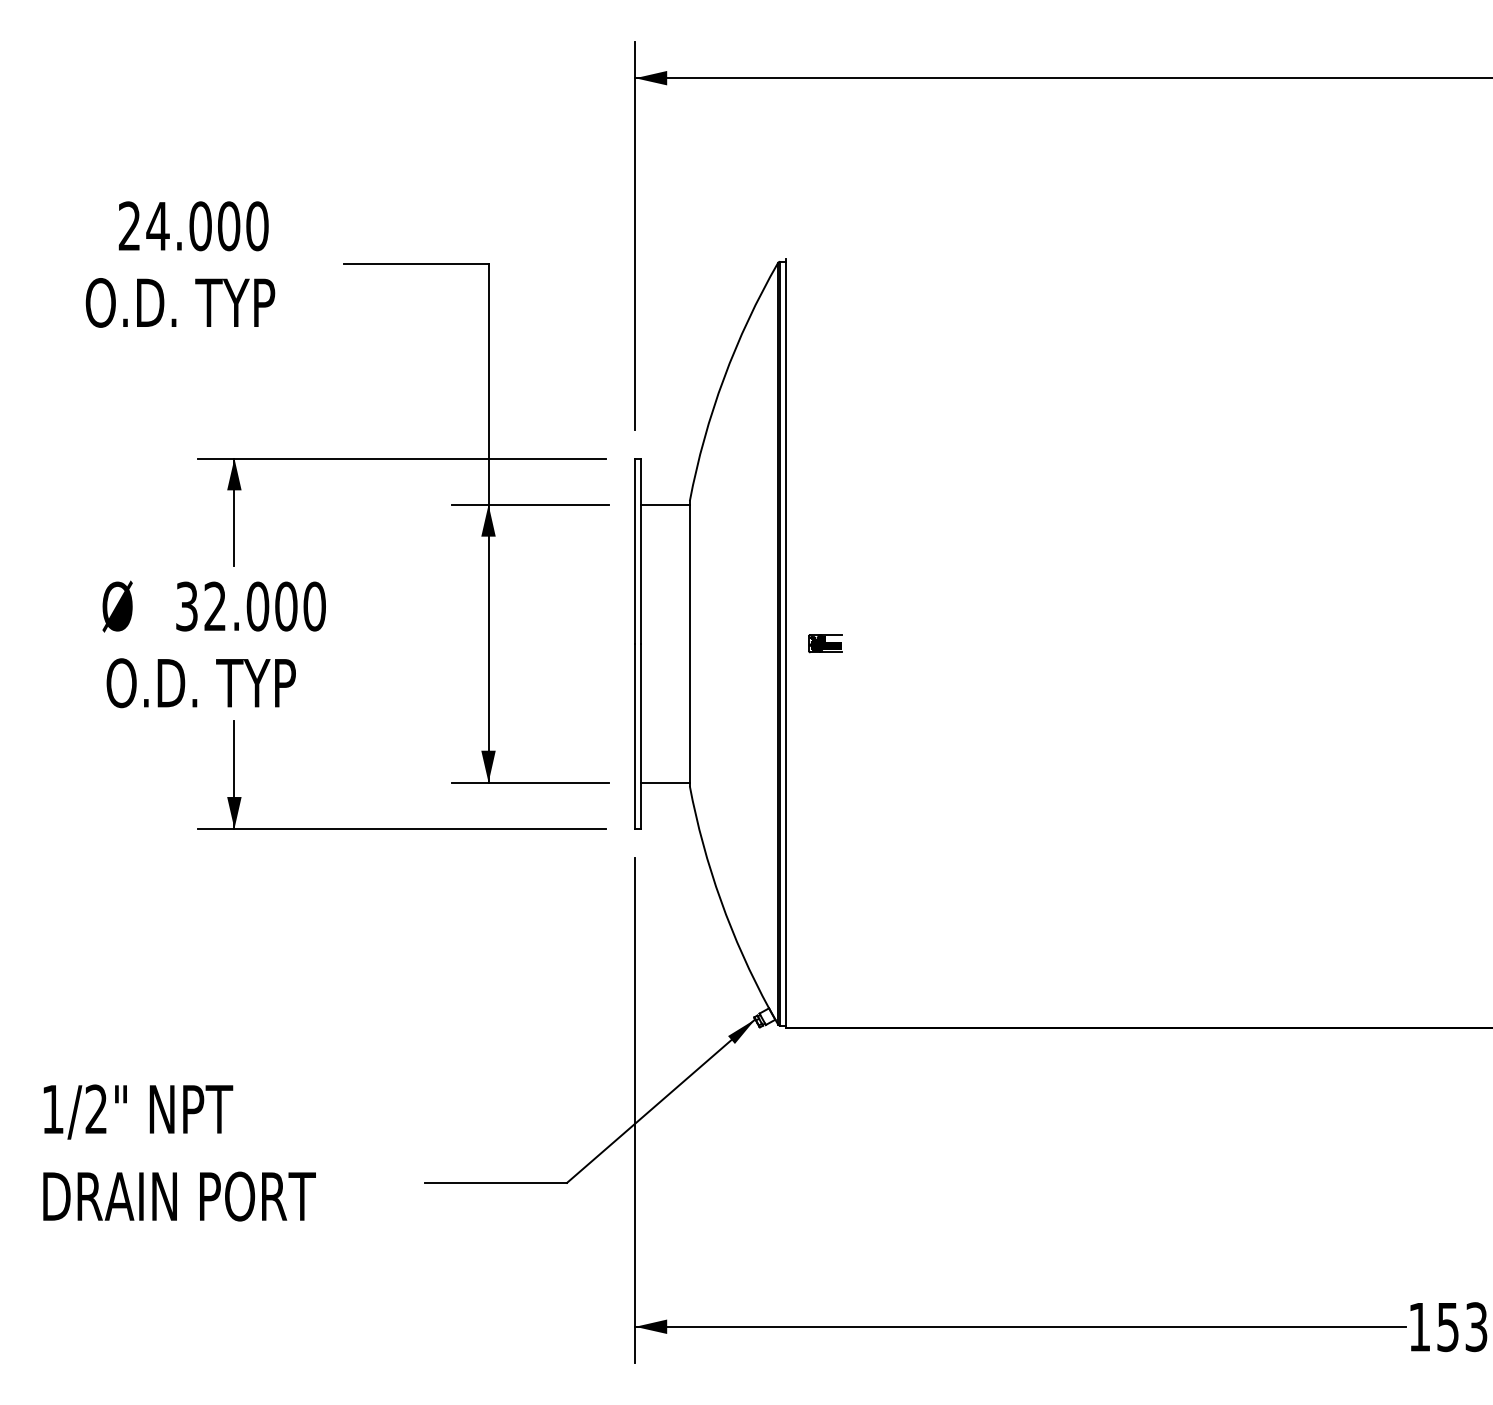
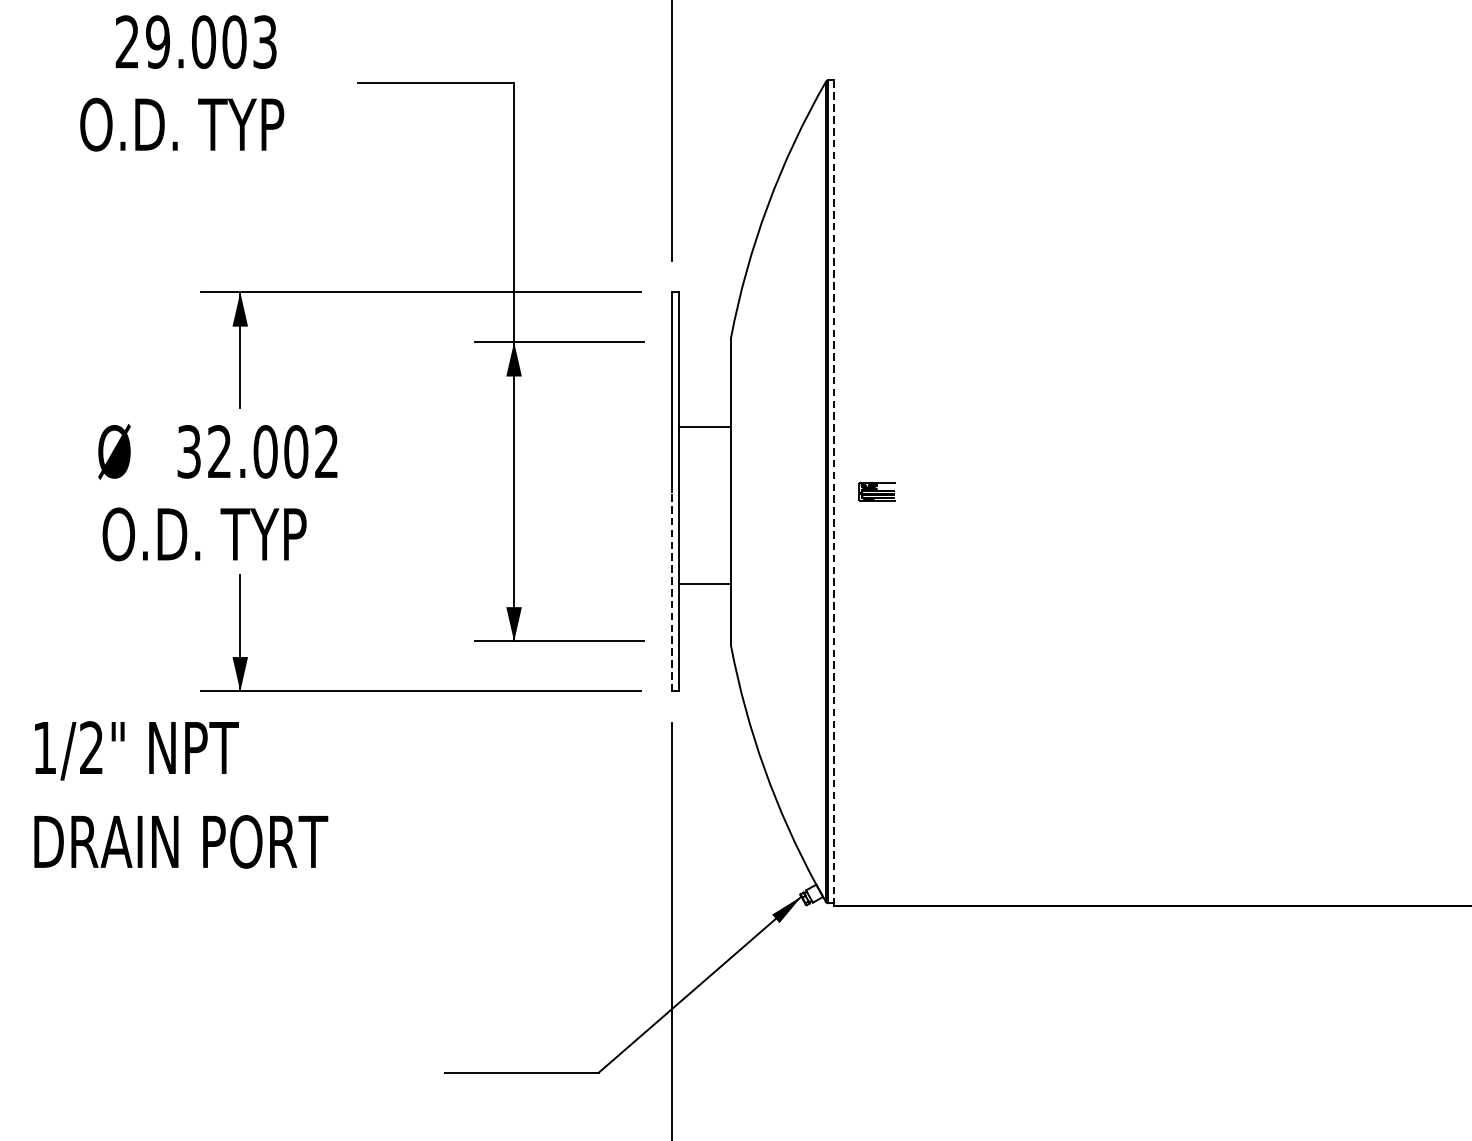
text: (207, 226) -> (211, 42), 24.000 -> 29.003
line: (665, 504) -> (704, 427), moved
text: (314, 606) -> (326, 451), 32.000 -> 32.002
line: (785, 643) -> (834, 491), solid -> dashed
line: (635, 736) -> (672, 591), solid -> dashed
line: (665, 782) -> (704, 584), moved
text: (179, 1152) -> (181, 794), moved

